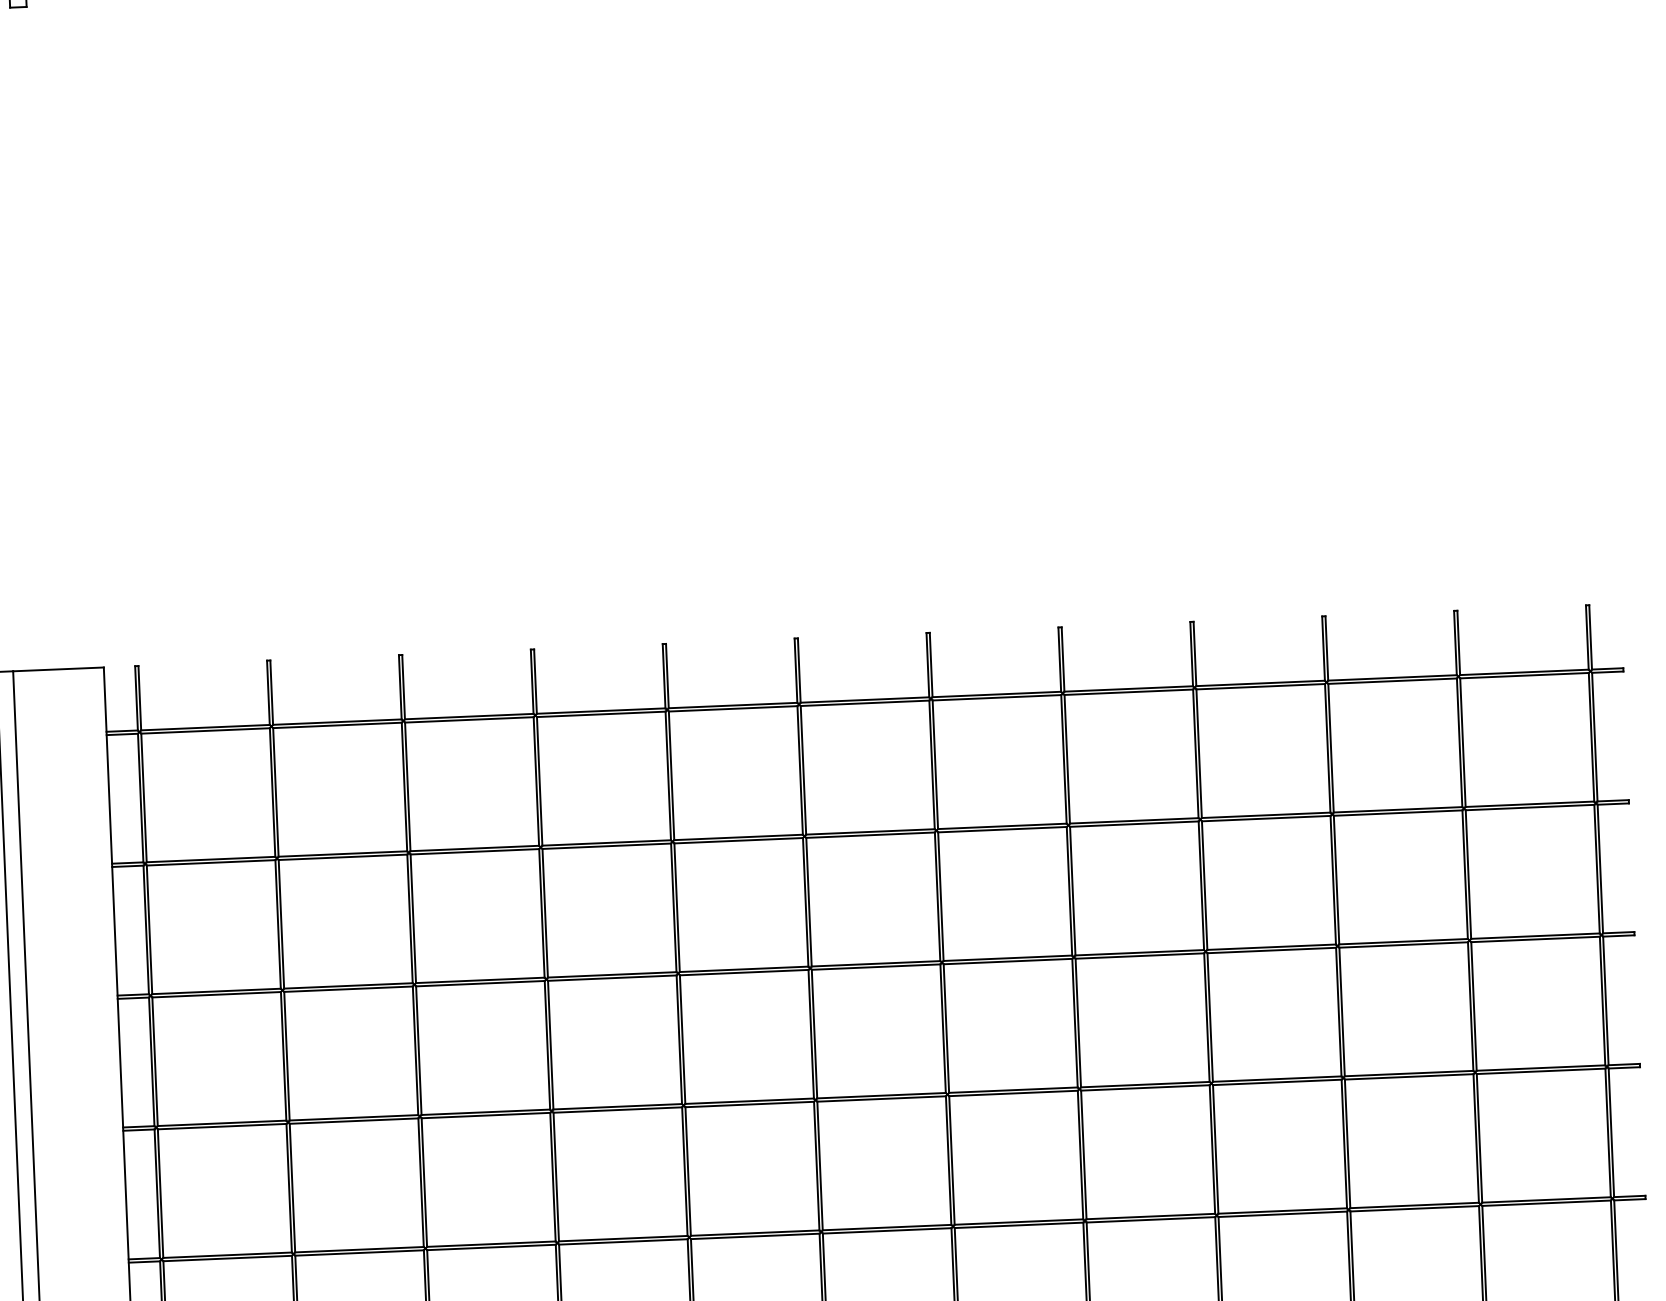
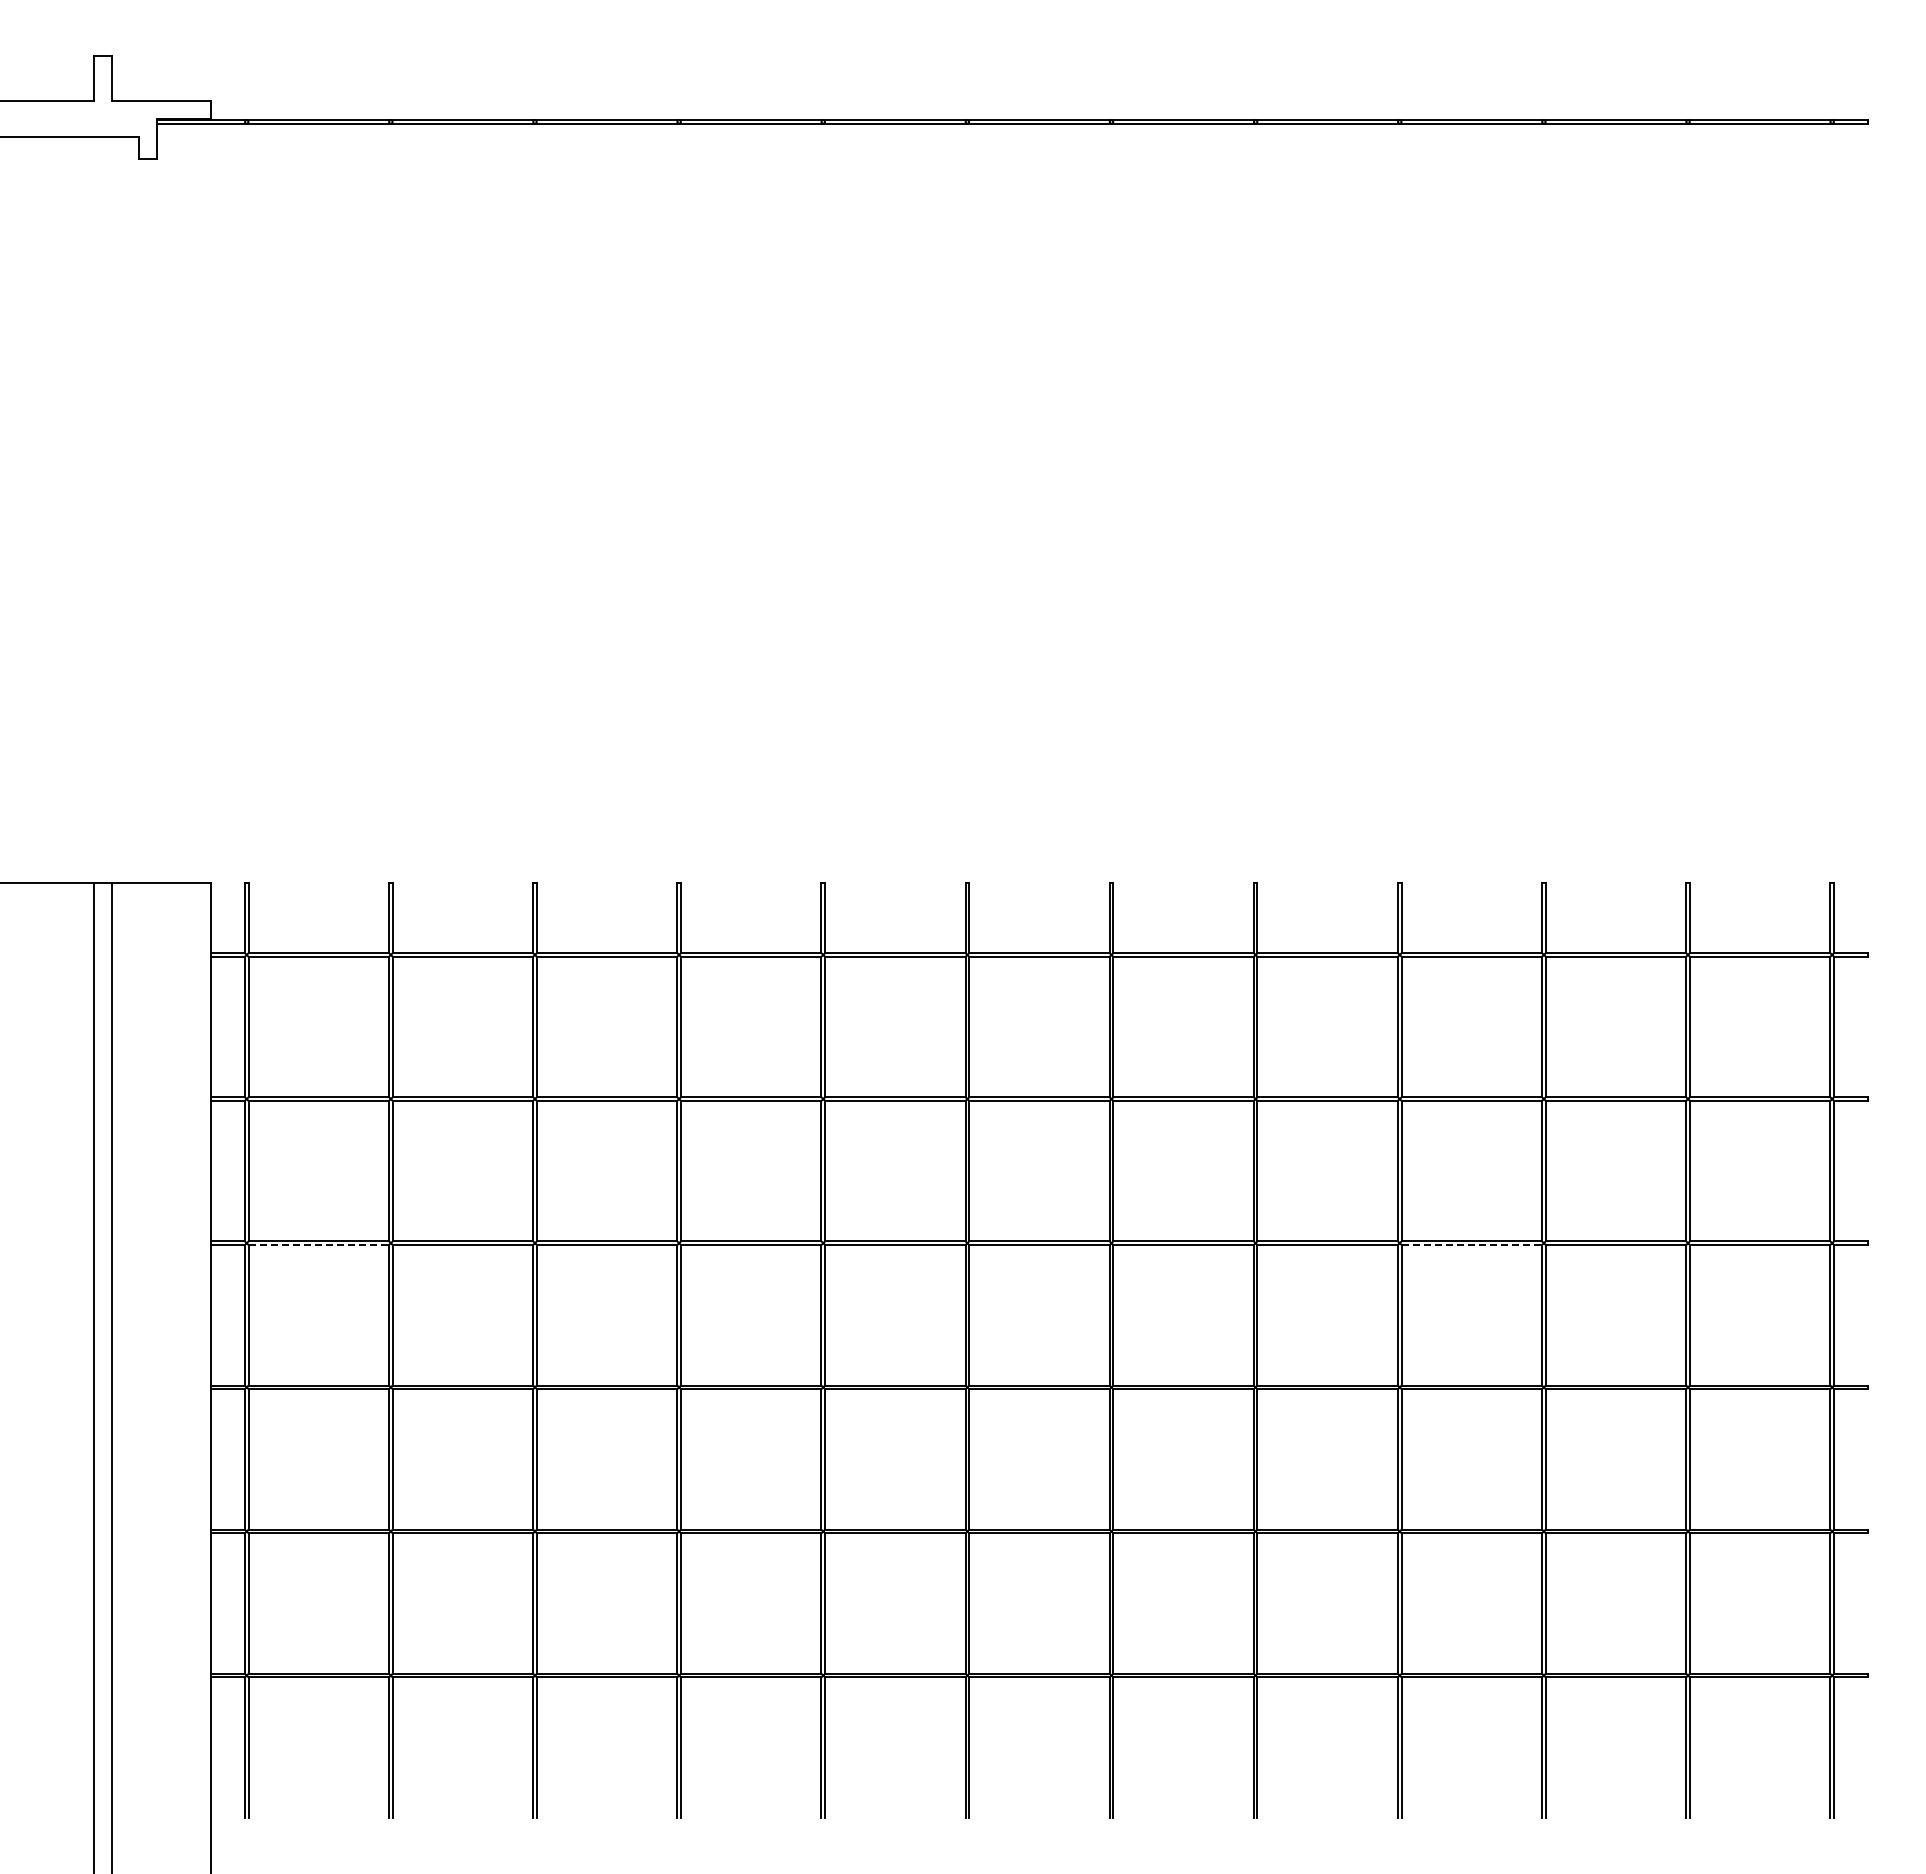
line: (1272, 950) -> (1472, 1245), solid -> dashed
line: (217, 995) -> (319, 1245), solid -> dashed

